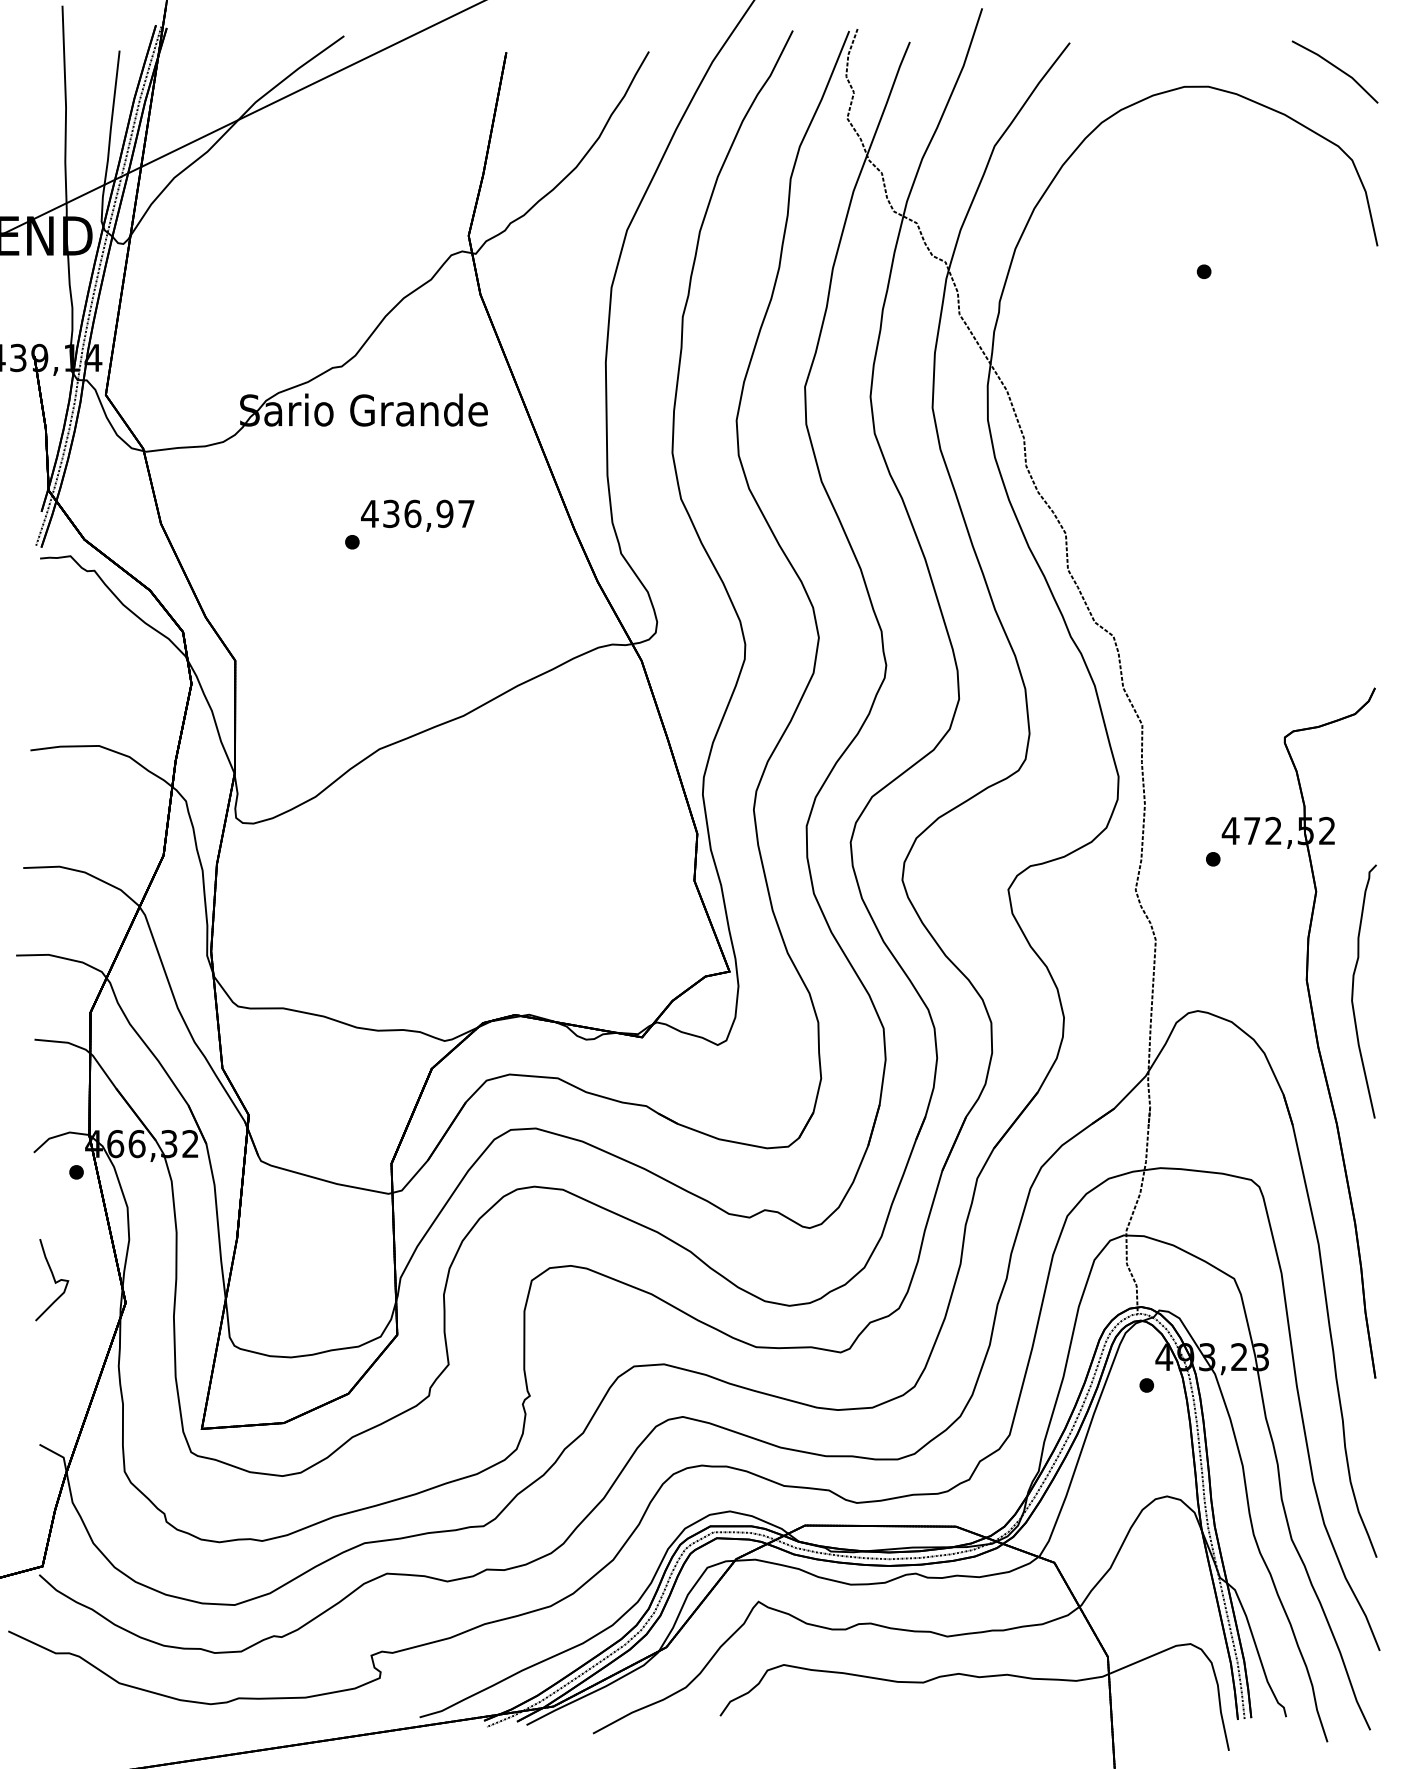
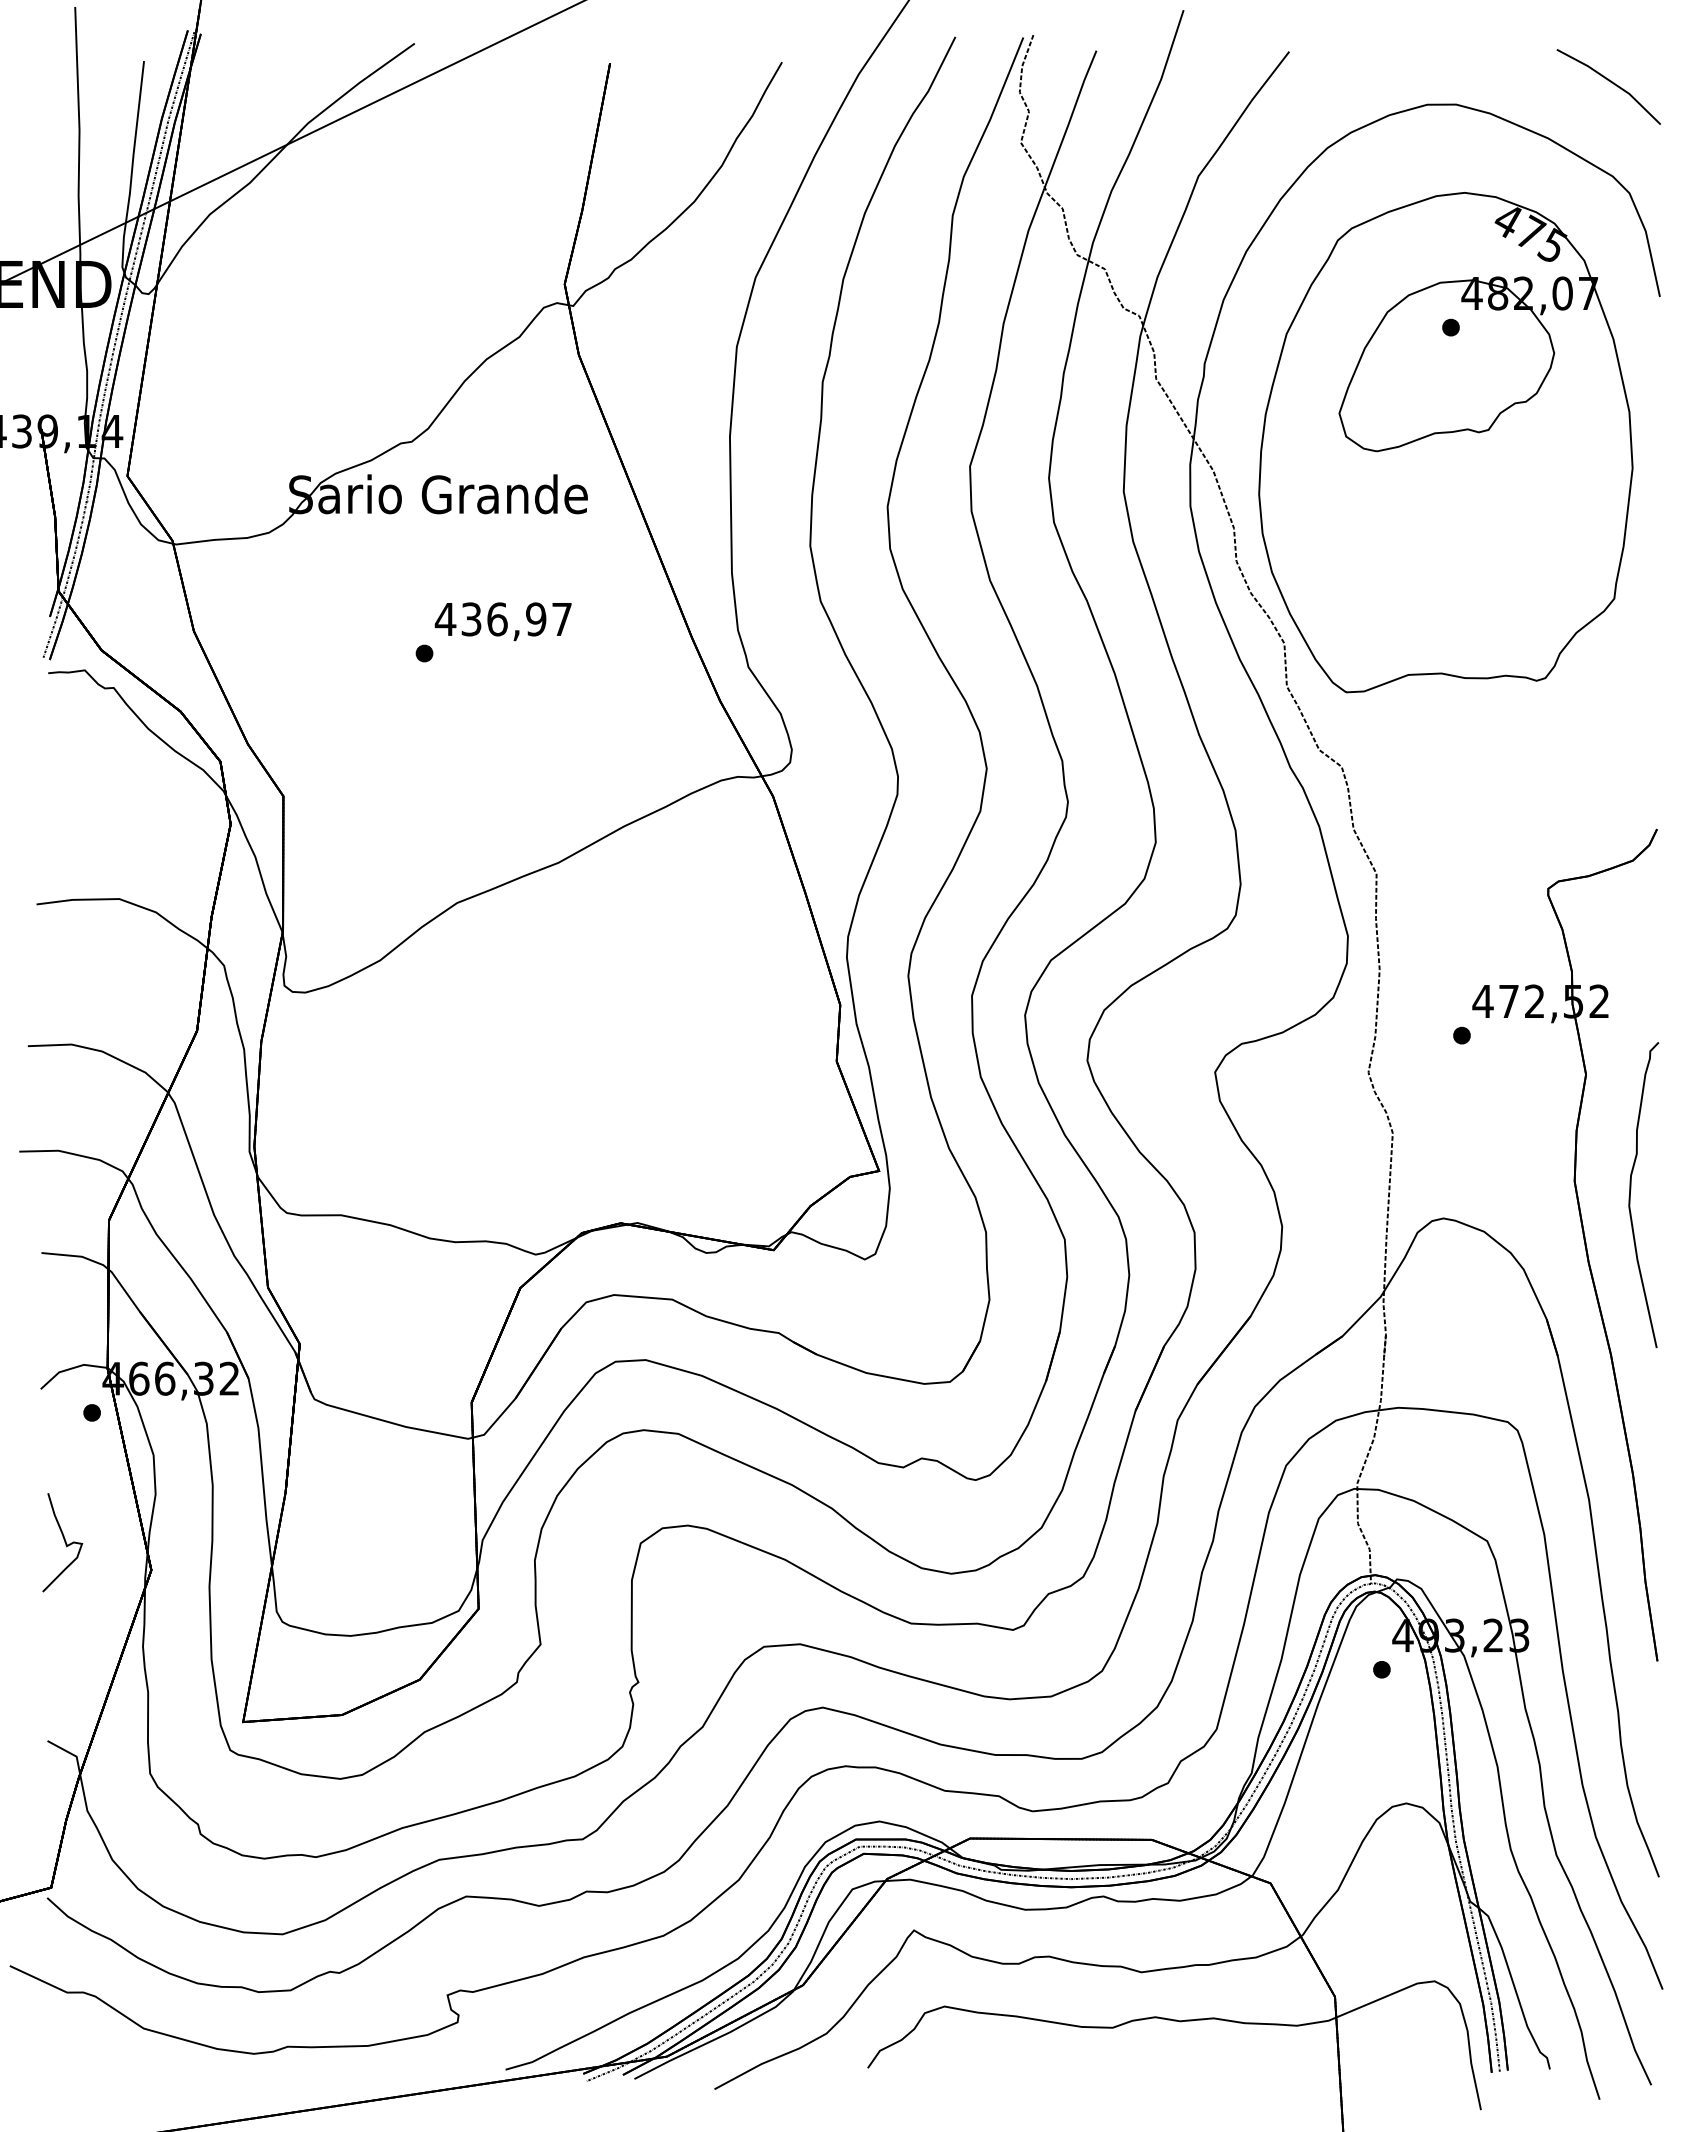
part: (1199, 367) -> (1445, 442), added

